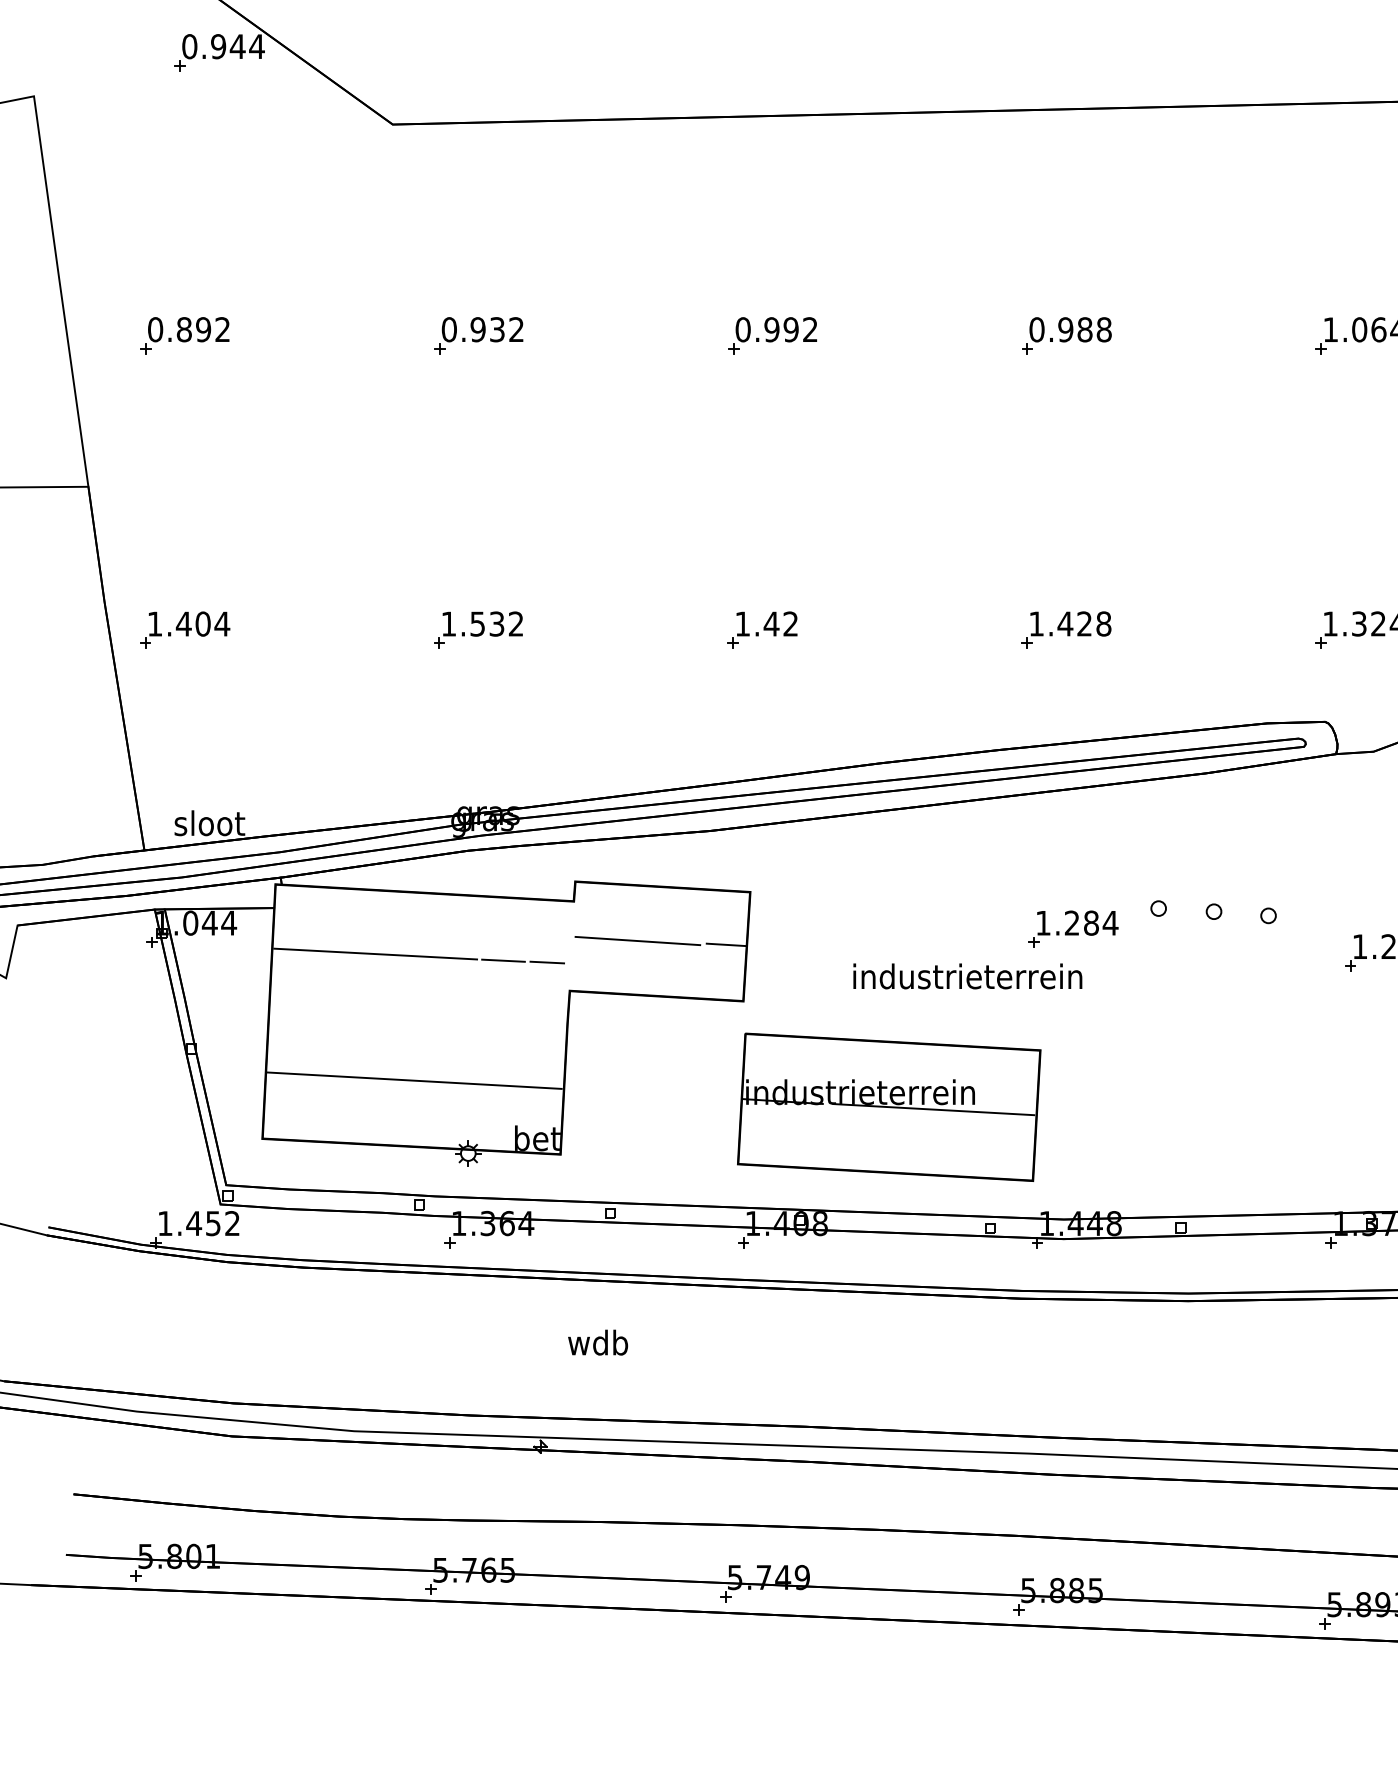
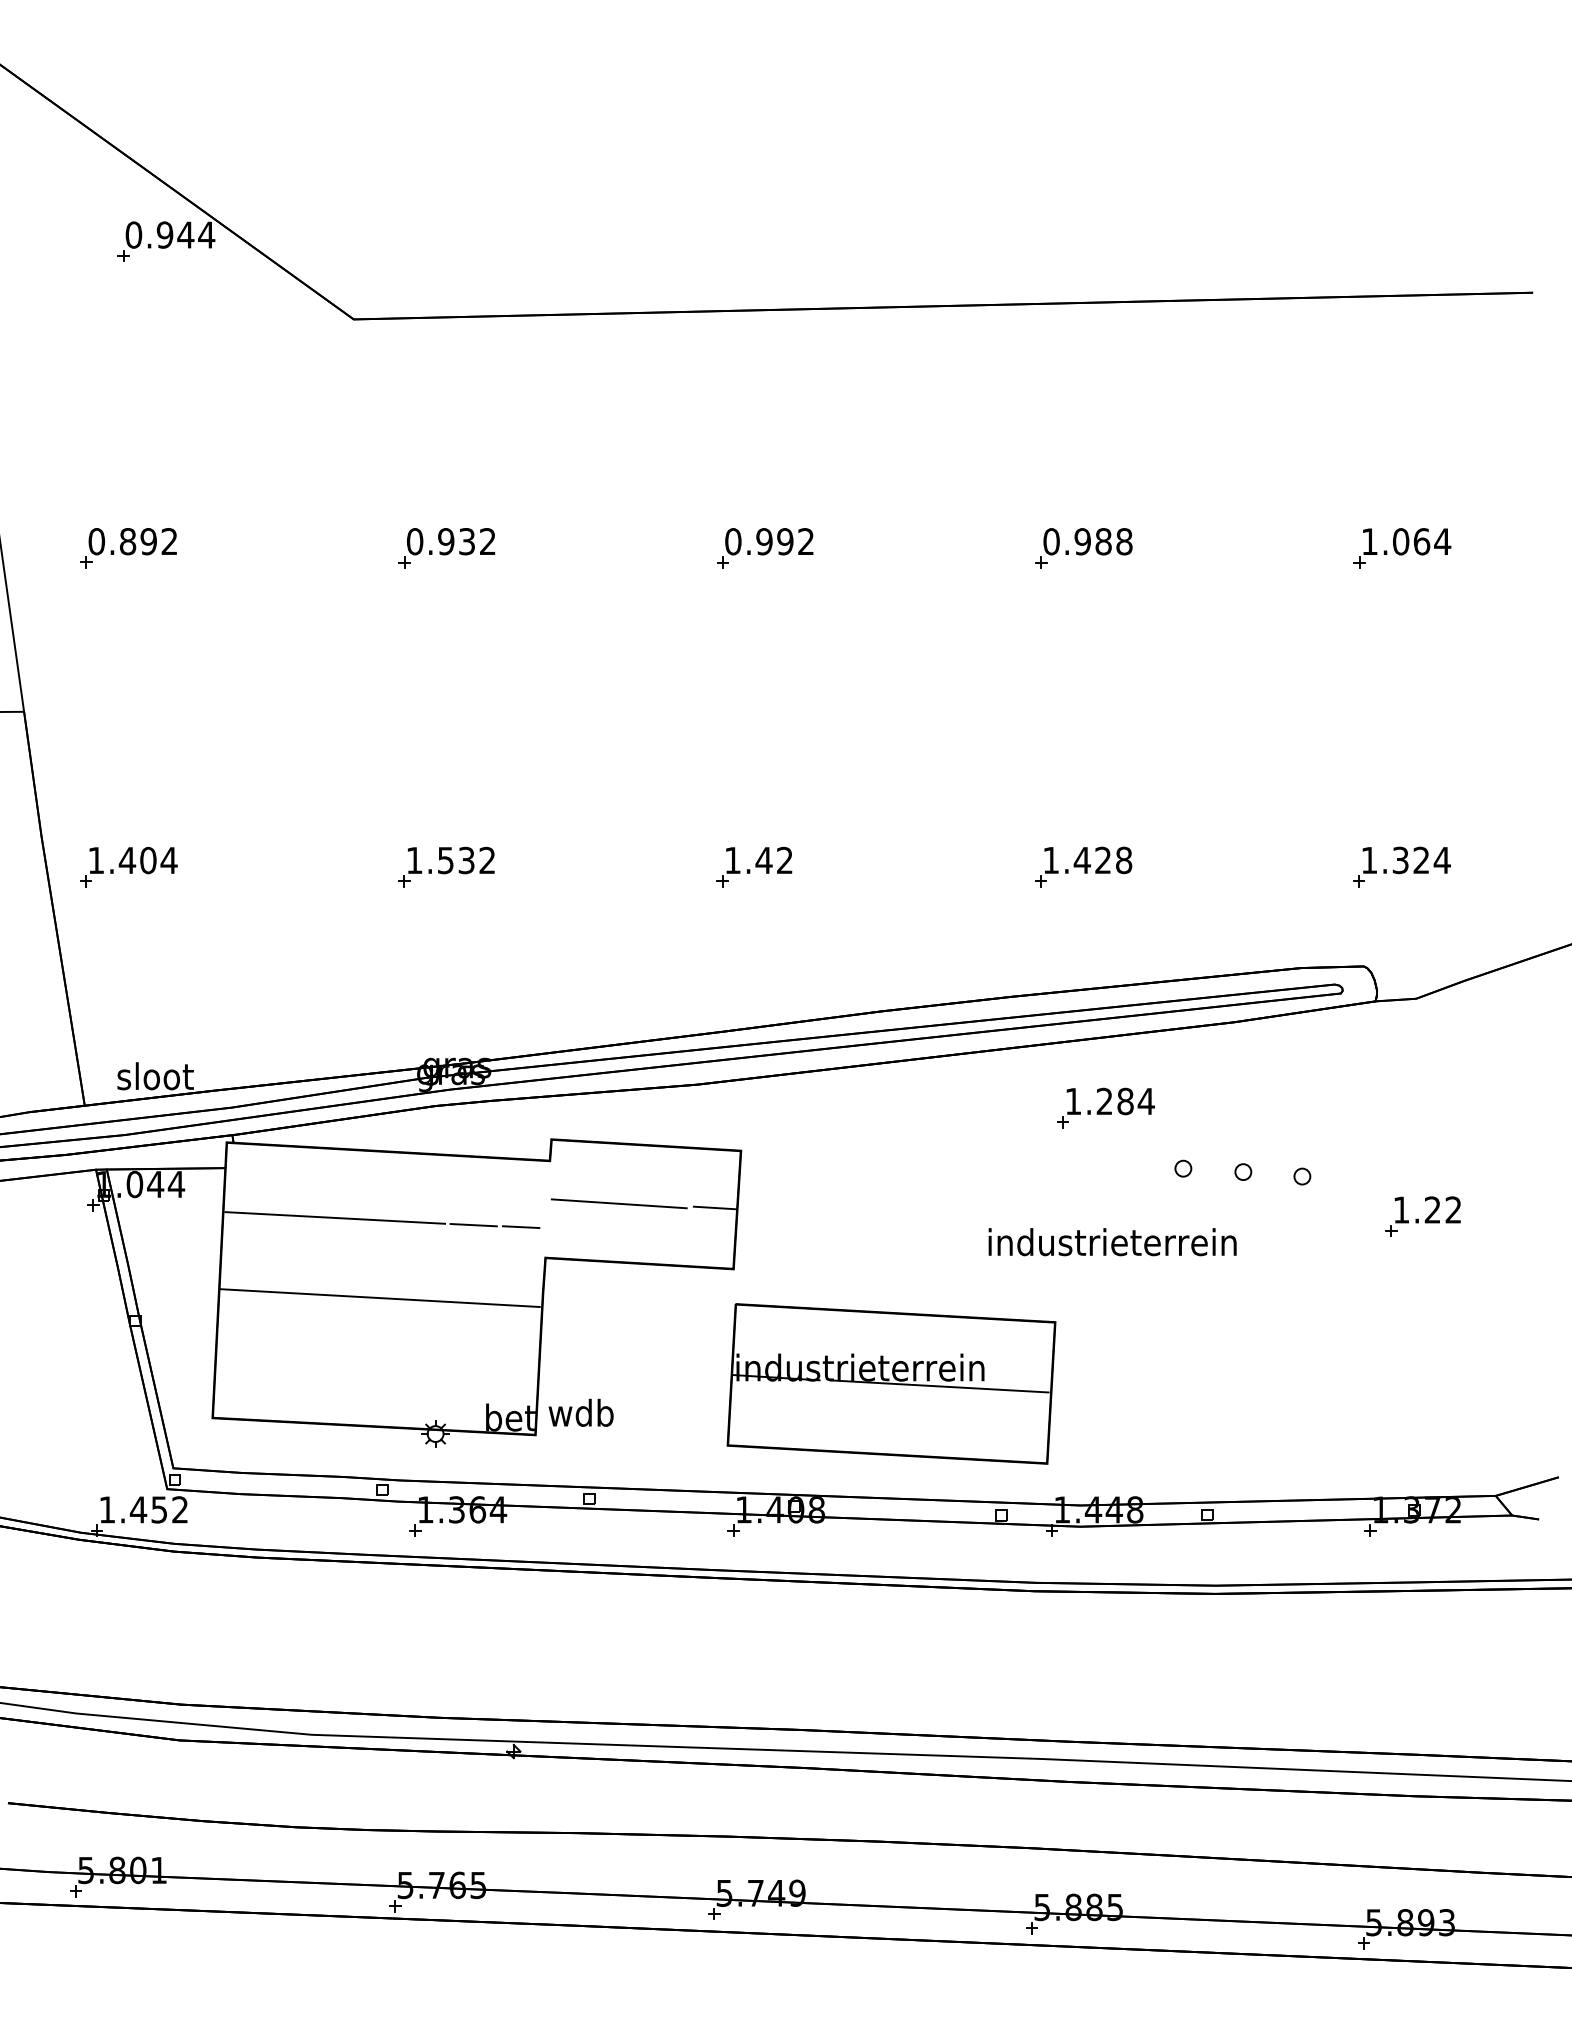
part: (1072, 928) -> (1105, 1107), moved
text: (967, 976) -> (1112, 1242), moved
line: (413, 1081) -> (379, 1298), moved
text: (597, 1342) -> (580, 1412), moved

